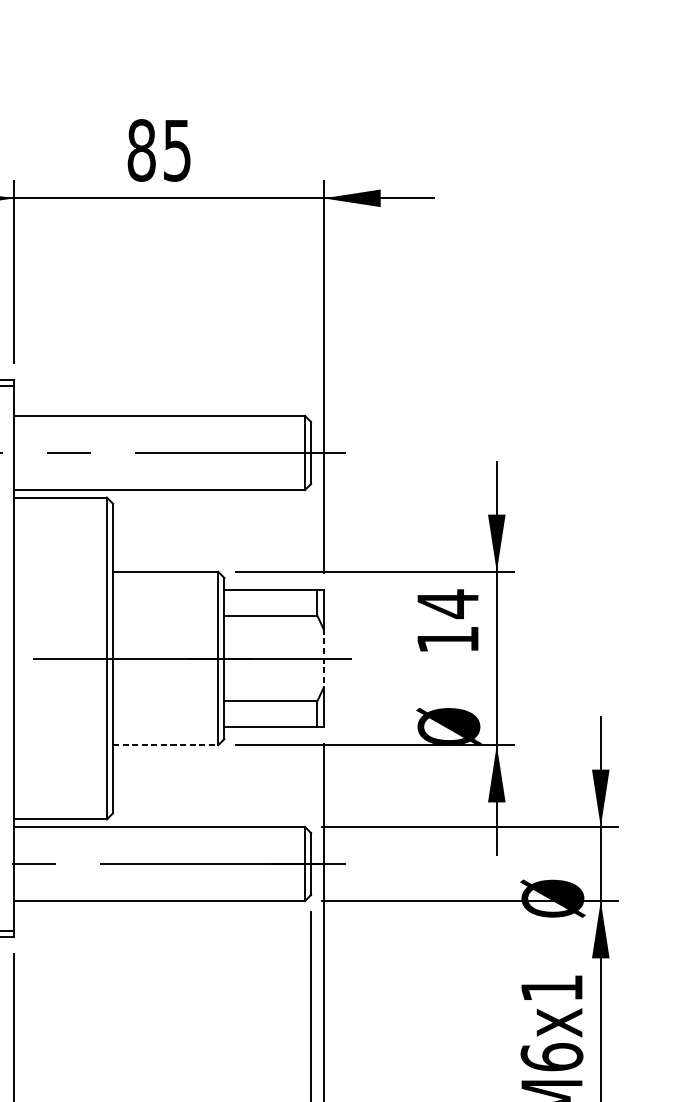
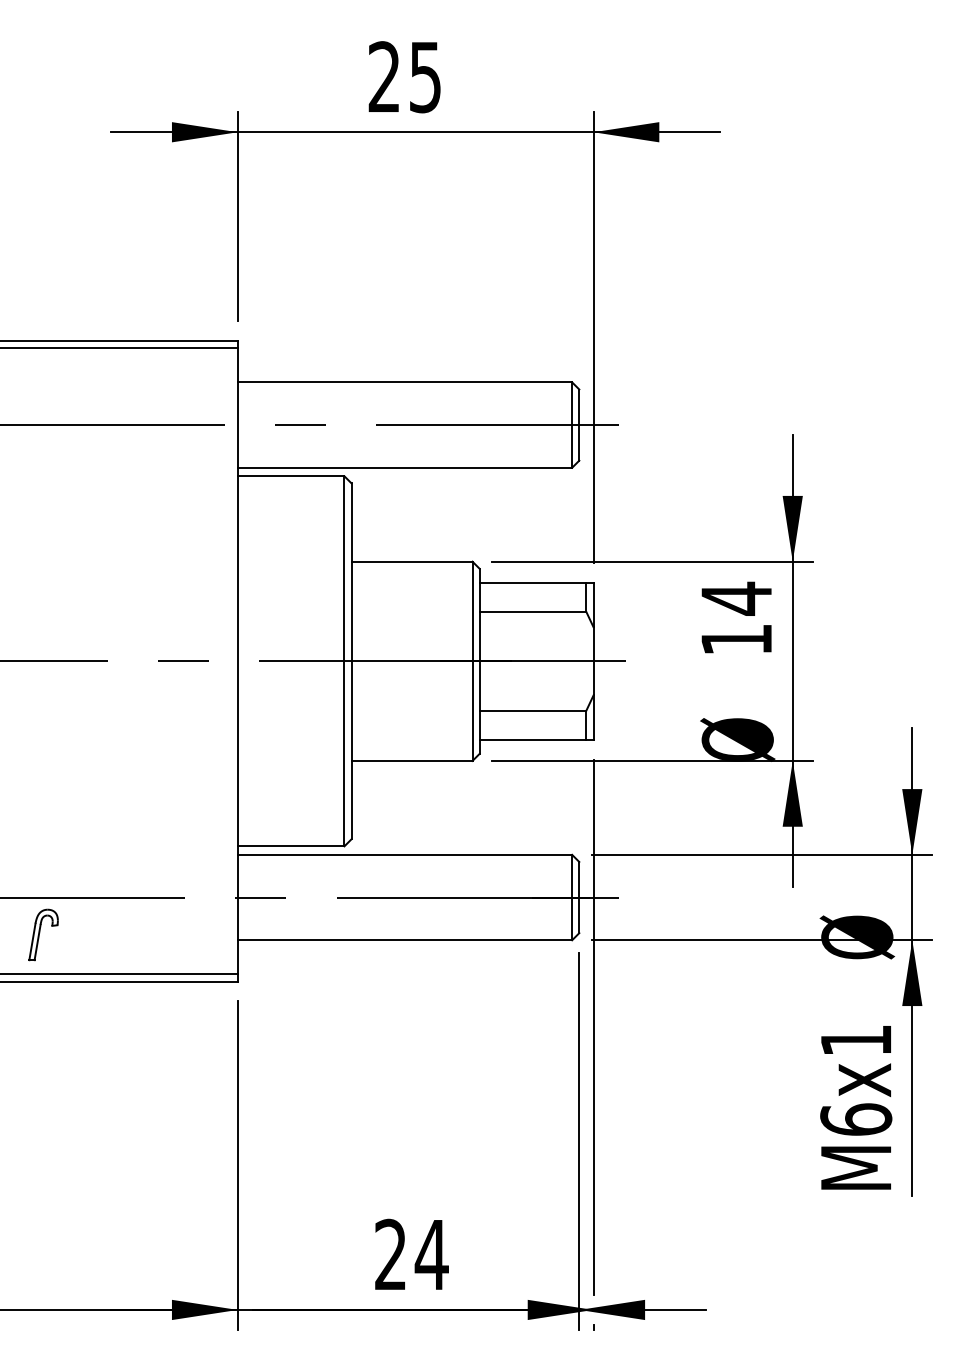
text: (141, 150) -> (384, 77), 85 -> 25
line: (323, 658) -> (593, 661), dashed -> solid
line: (166, 744) -> (412, 760), dashed -> solid

